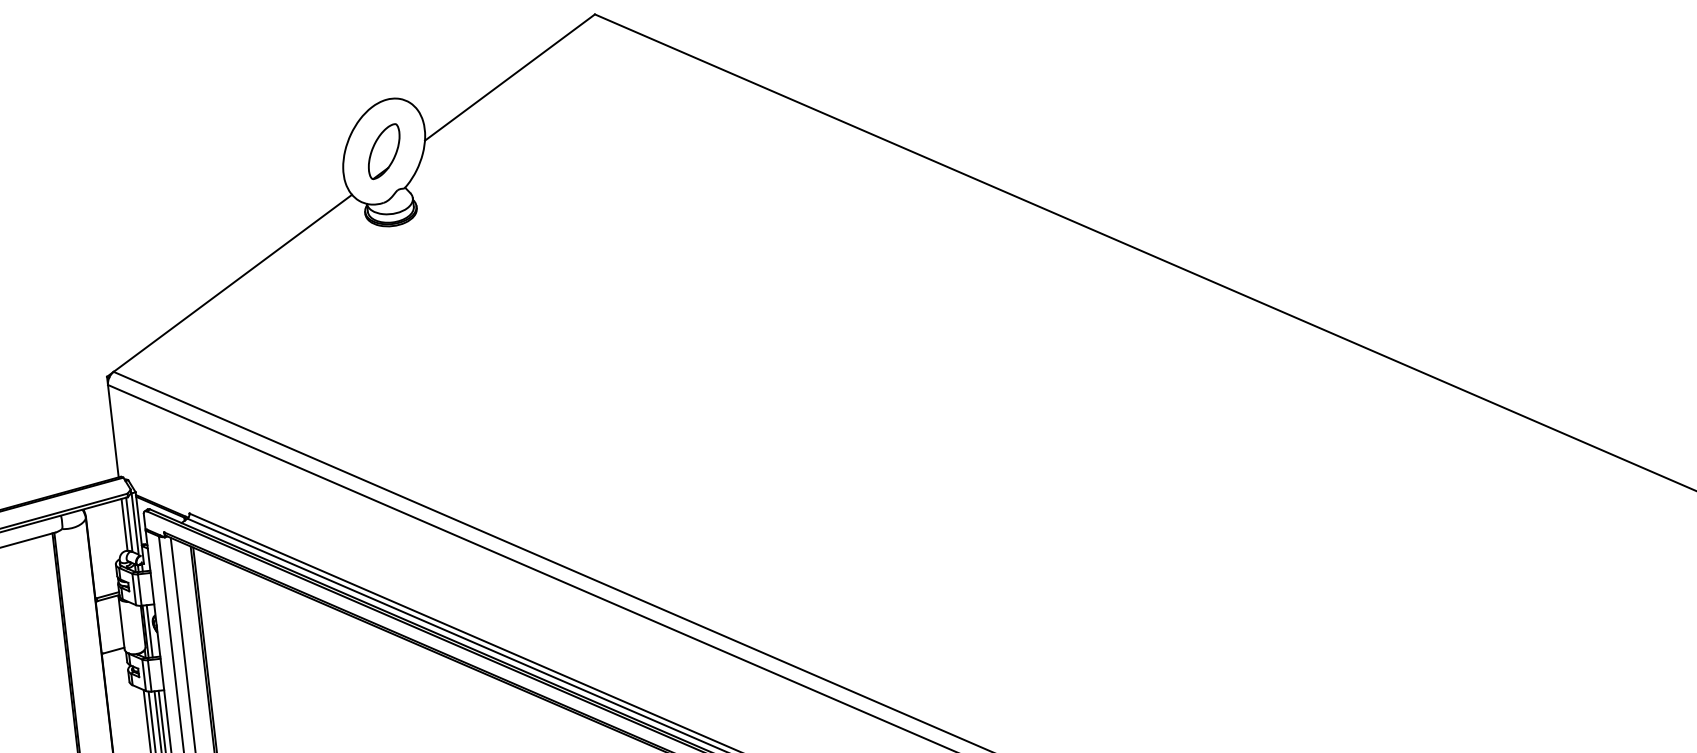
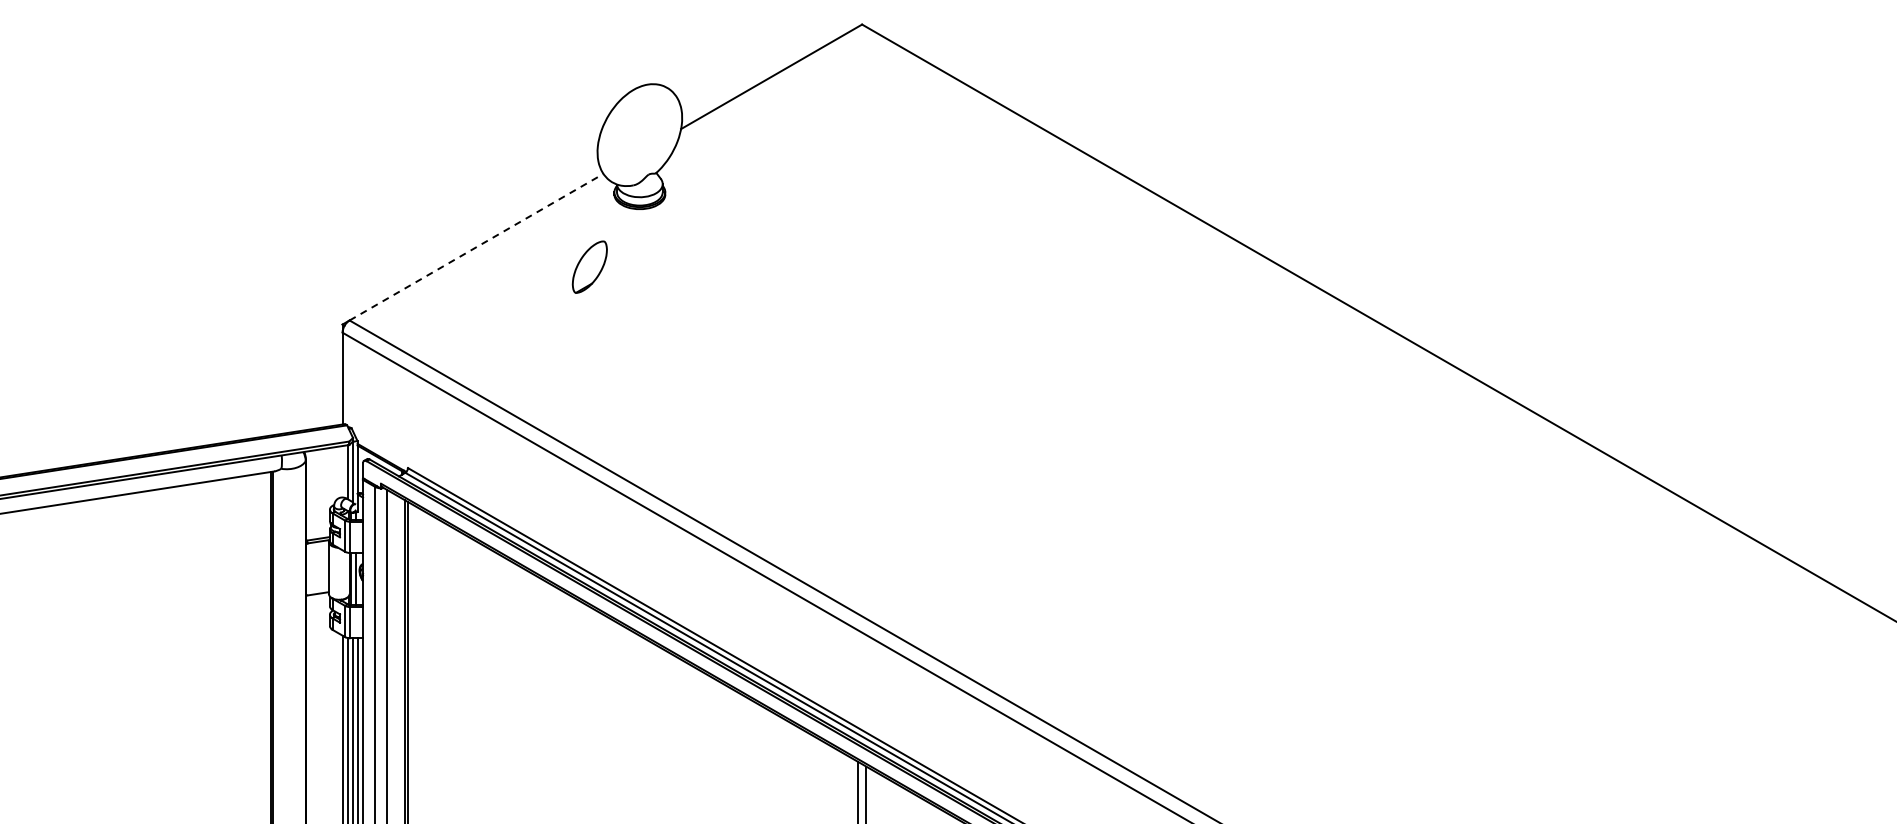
part: (383, 150) -> (589, 266), moved
line: (232, 283) -> (476, 247), solid -> dashed
line: (124, 524) -> (342, 471), removed

